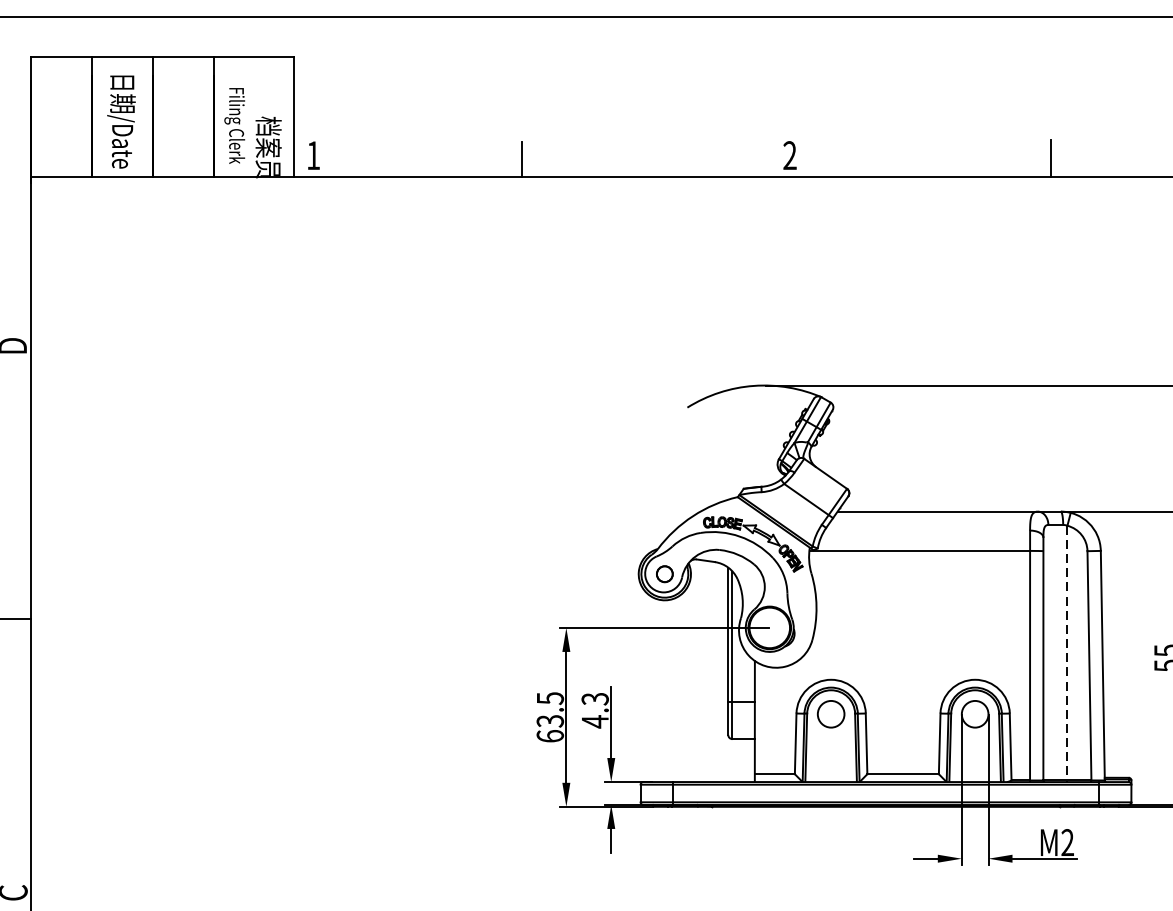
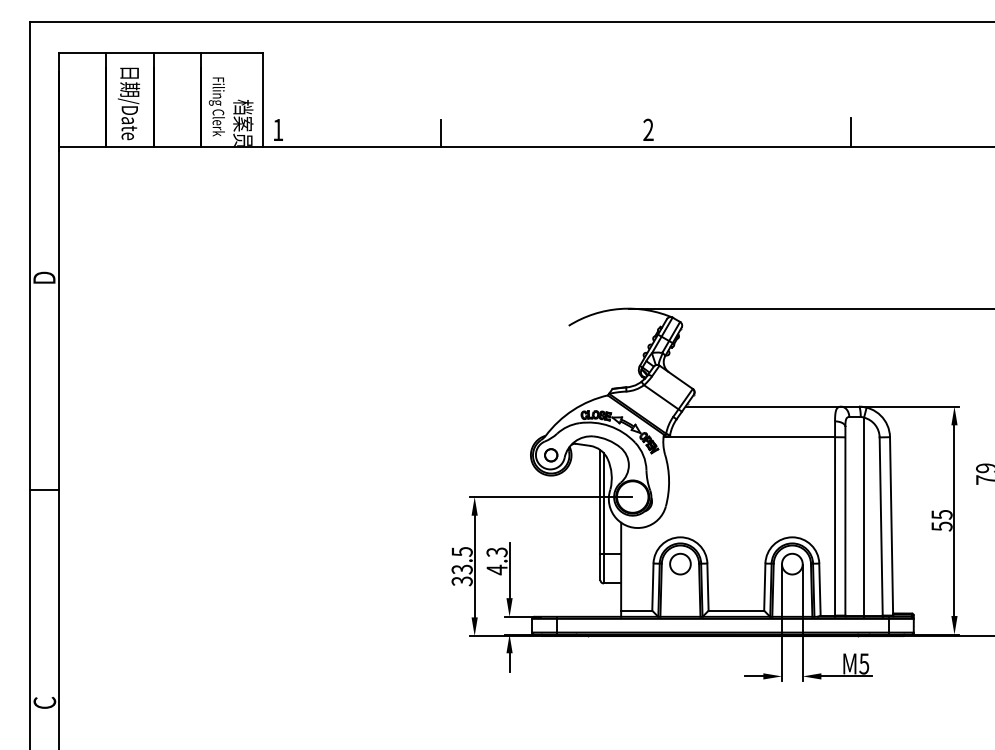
line: (1067, 654) -> (864, 517), dashed -> solid
text: (549, 736) -> (461, 581), 63.5 -> 33.5
text: (1067, 842) -> (864, 663), M2 -> M5

